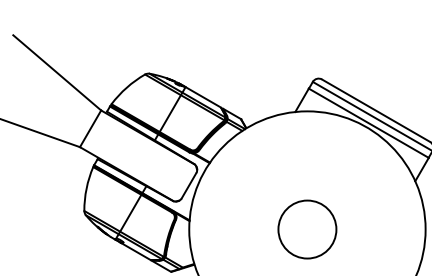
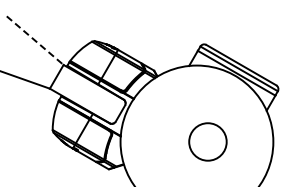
line: (57, 74) -> (35, 41), solid -> dashed
circle: (306, 228) -> (207, 141), moved

